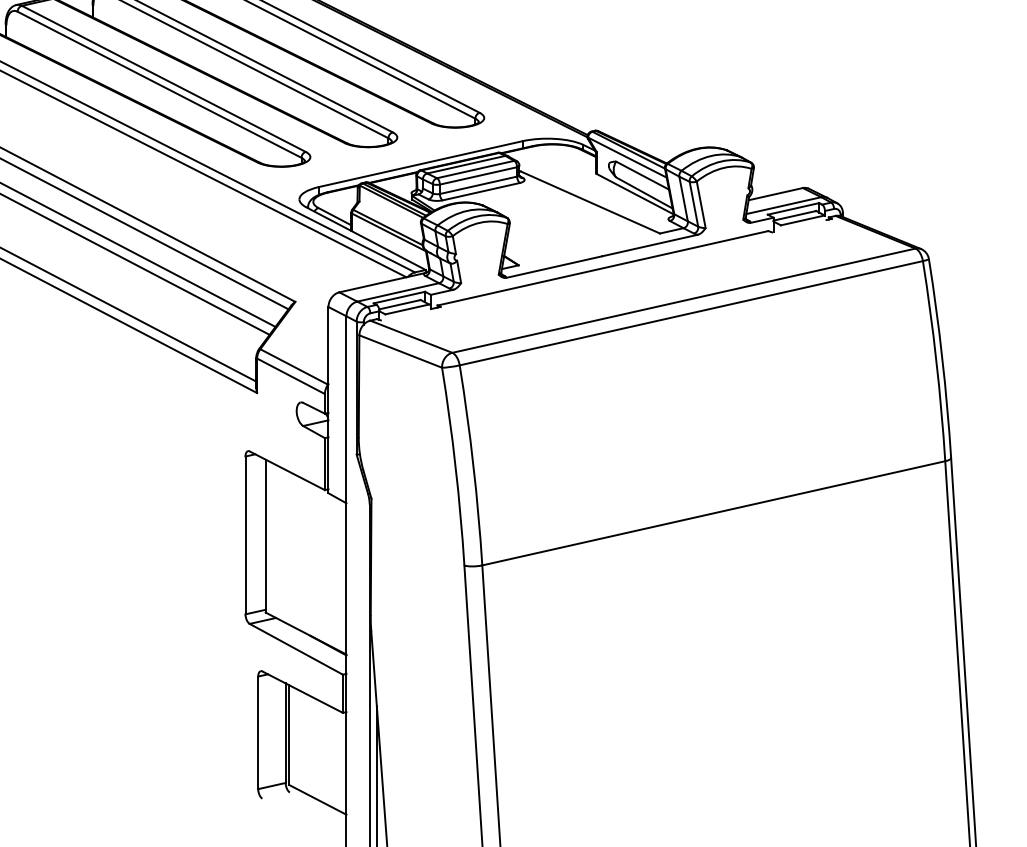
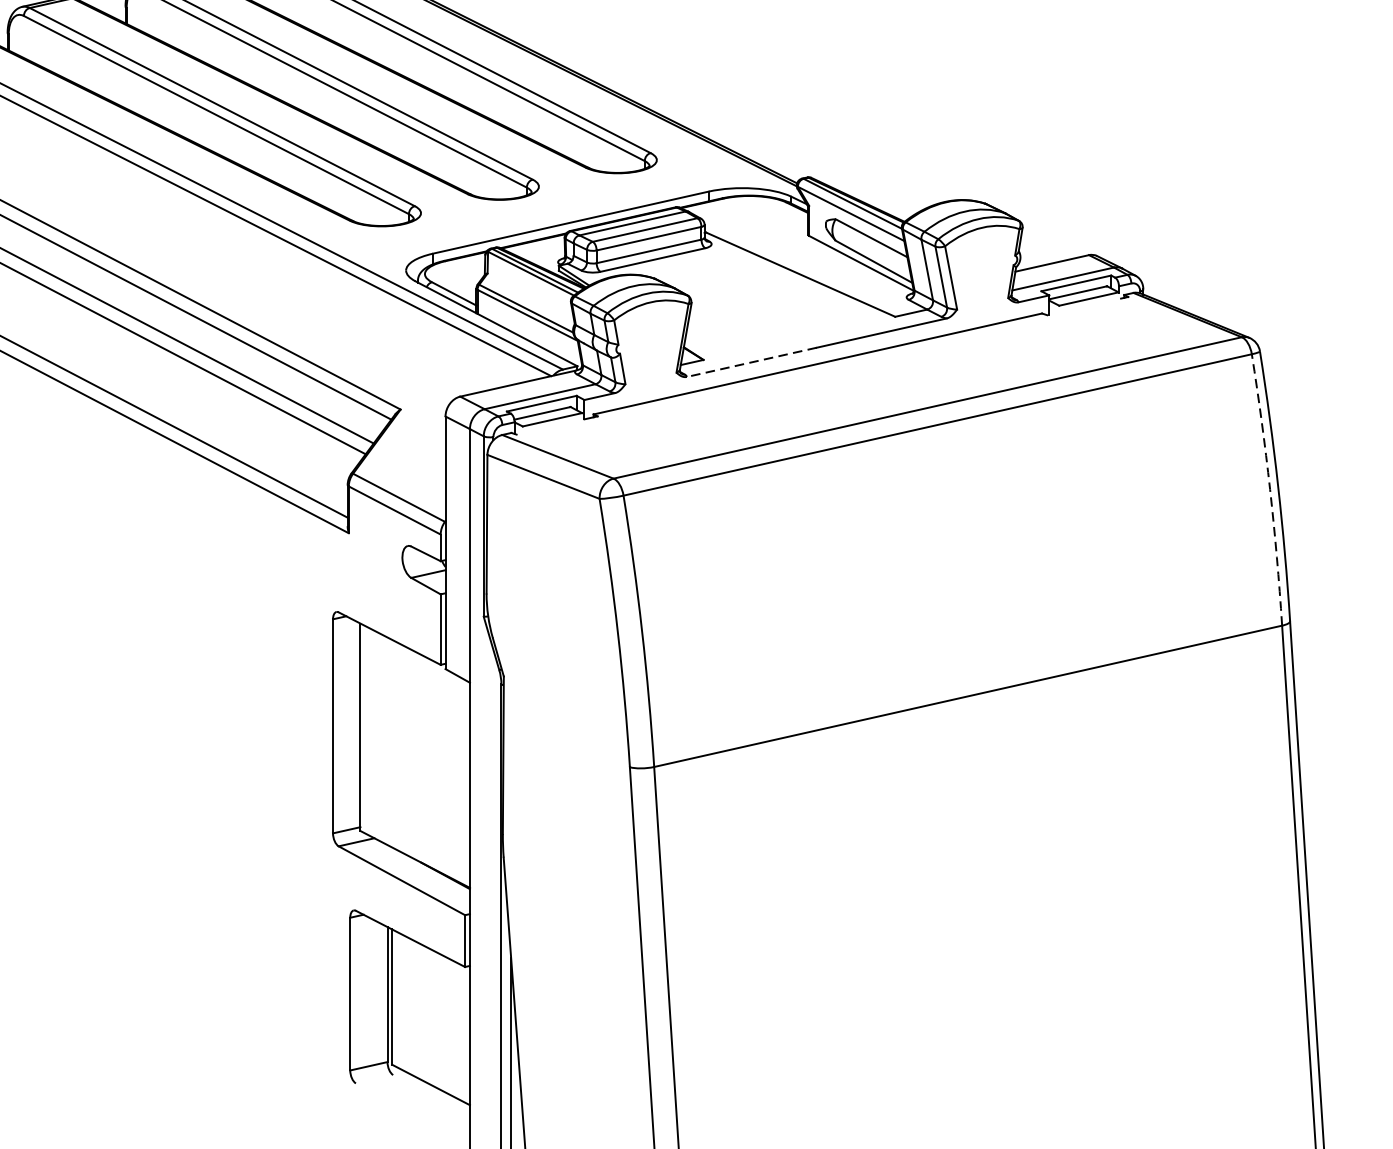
line: (553, 267) -> (750, 362), solid -> dashed
arc: (936, 360) -> (1270, 489), solid -> dashed

